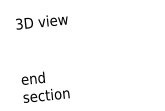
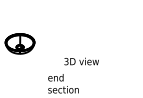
text: (41, 21) -> (81, 61), moved

